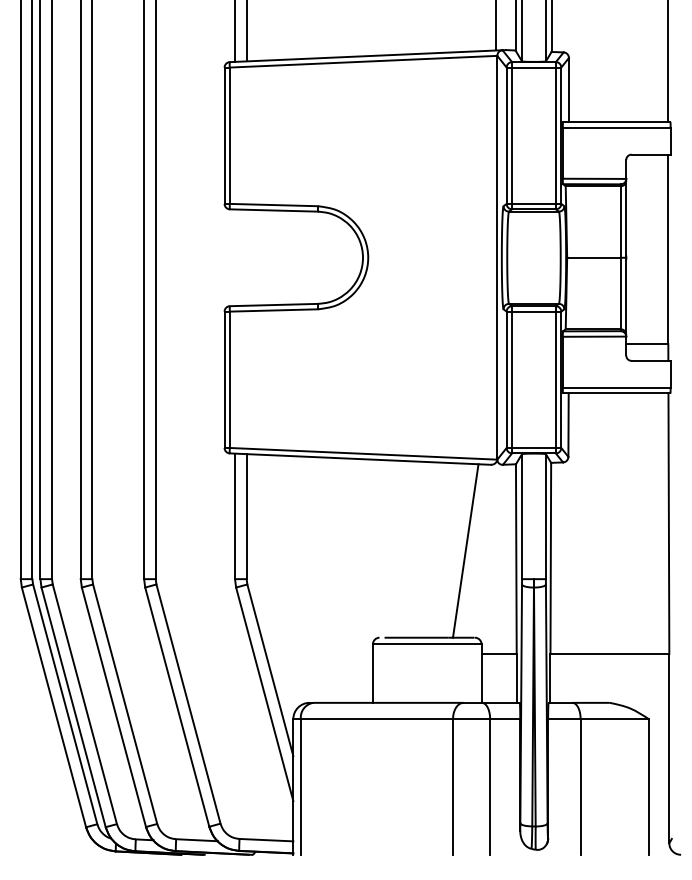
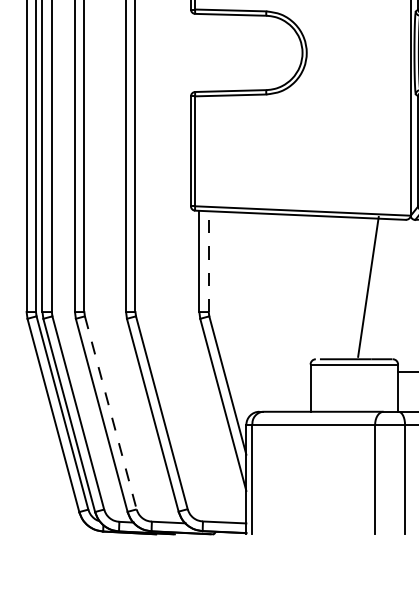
line: (246, 516) -> (208, 261), solid -> dashed
line: (465, 550) -> (368, 286), moved
line: (125, 704) -> (111, 413), solid -> dashed

